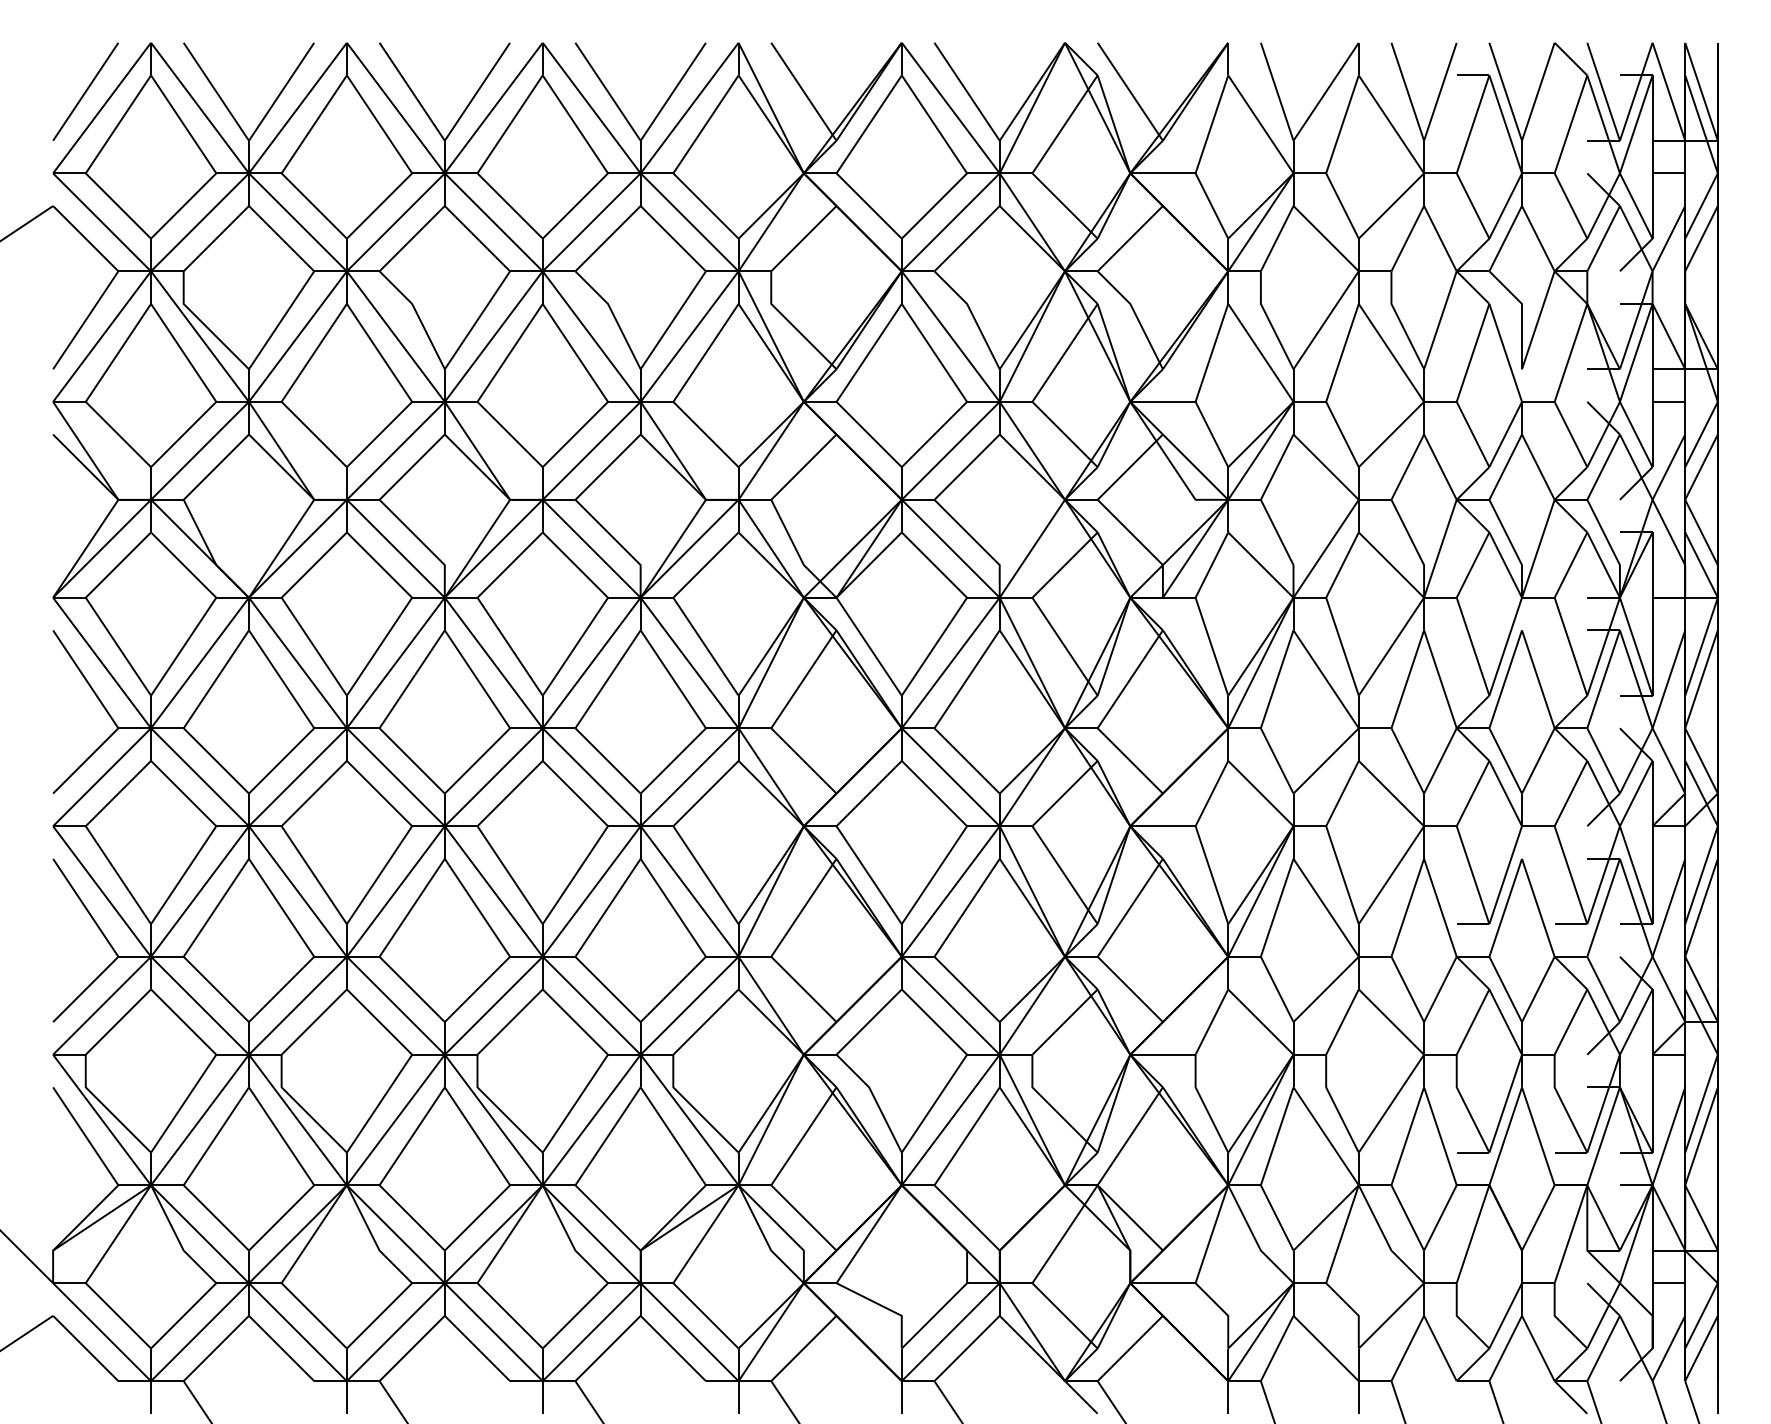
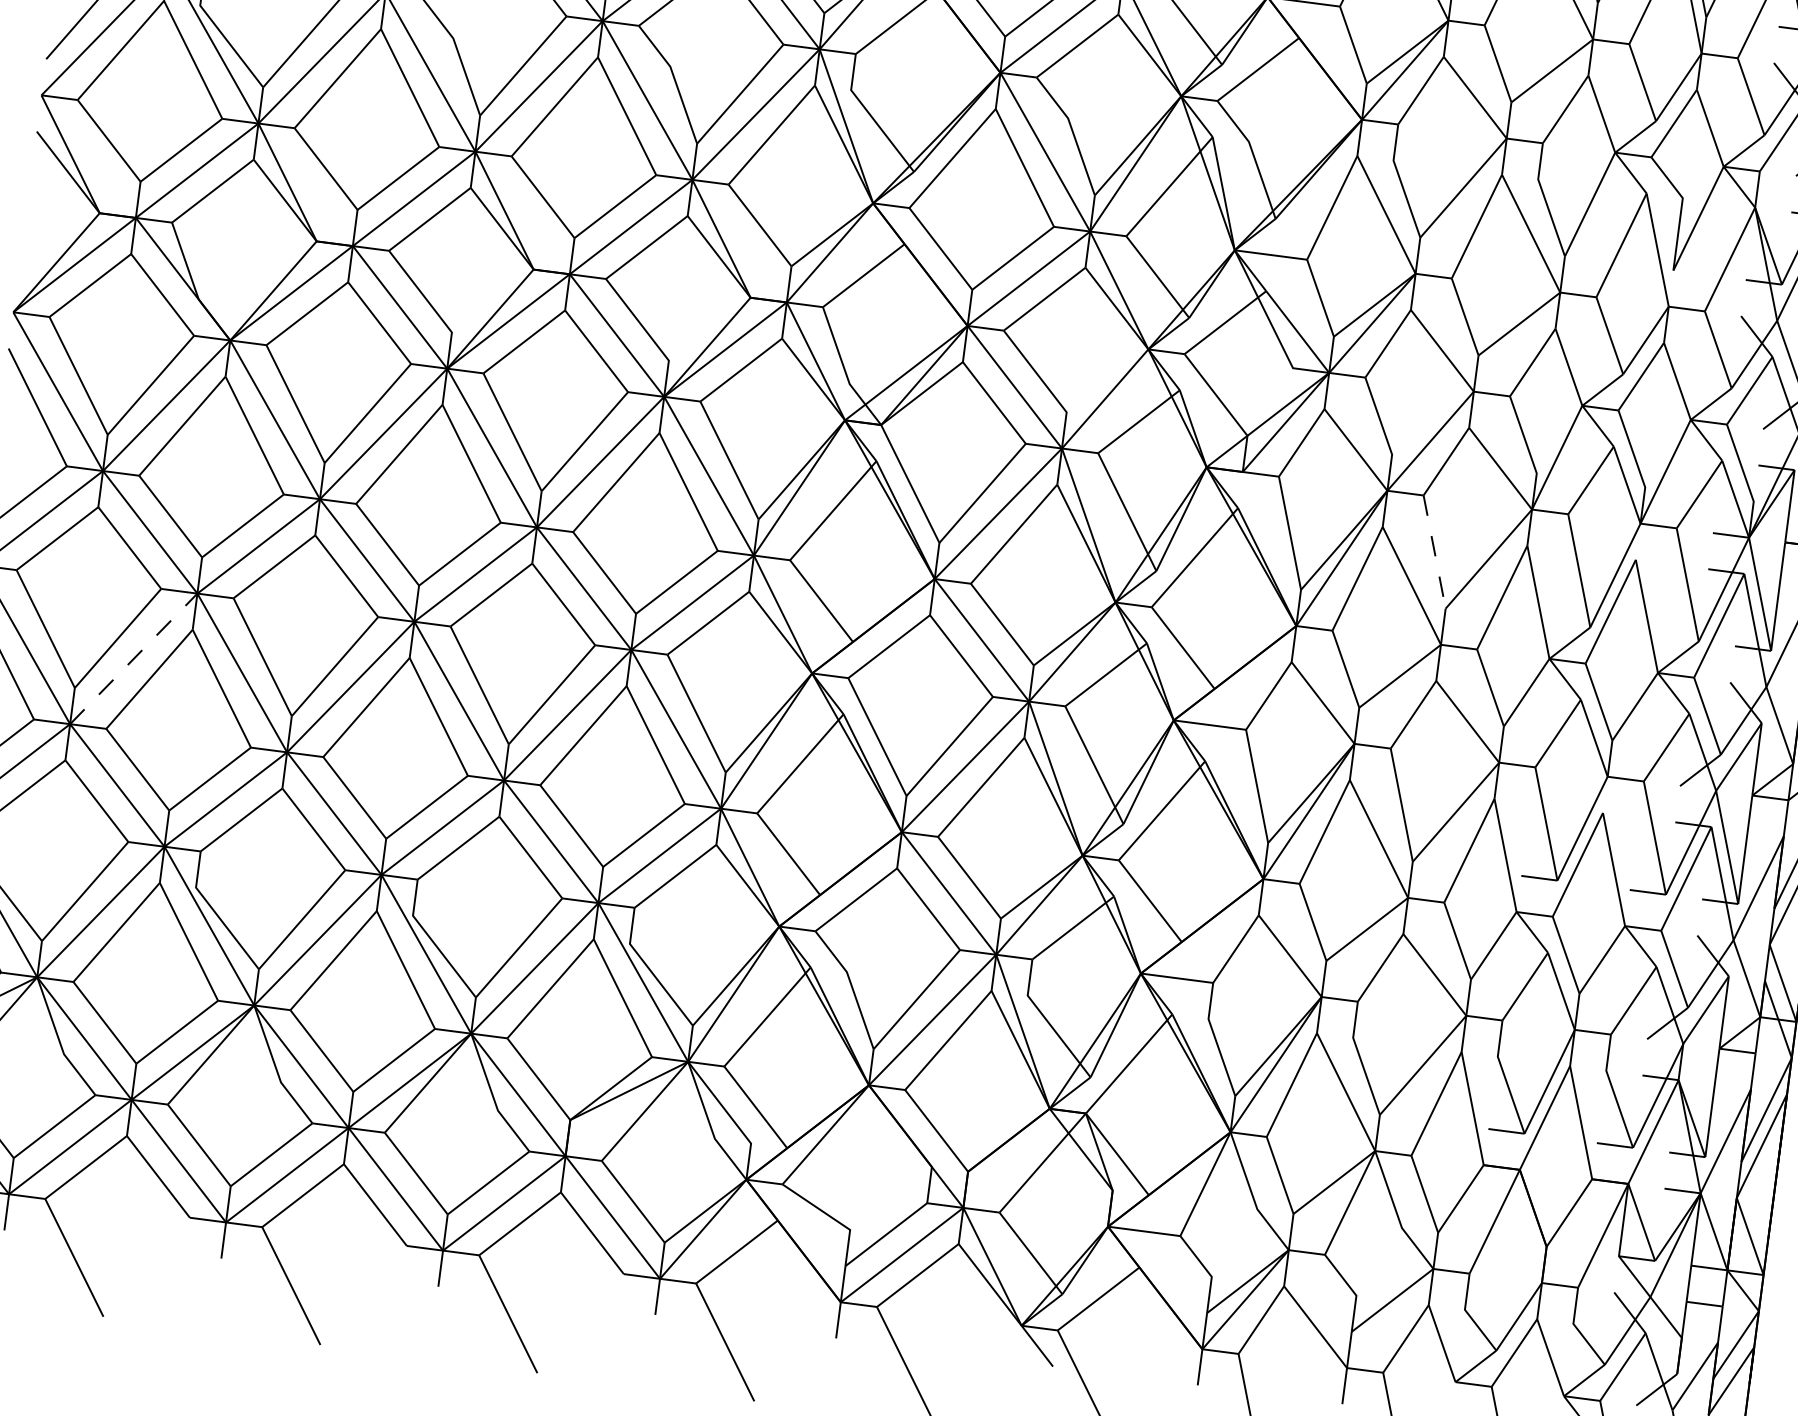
line: (1342, 646) -> (1434, 551), solid -> dashed
line: (199, 891) -> (133, 658), solid -> dashed

